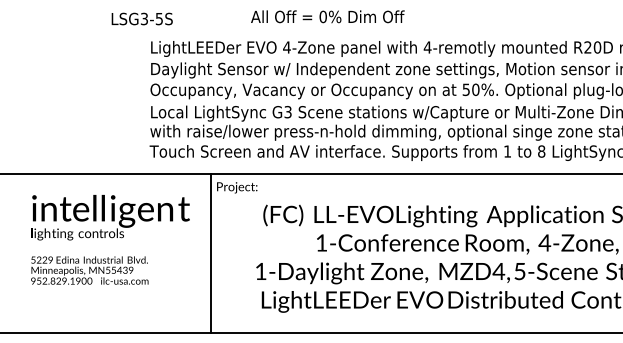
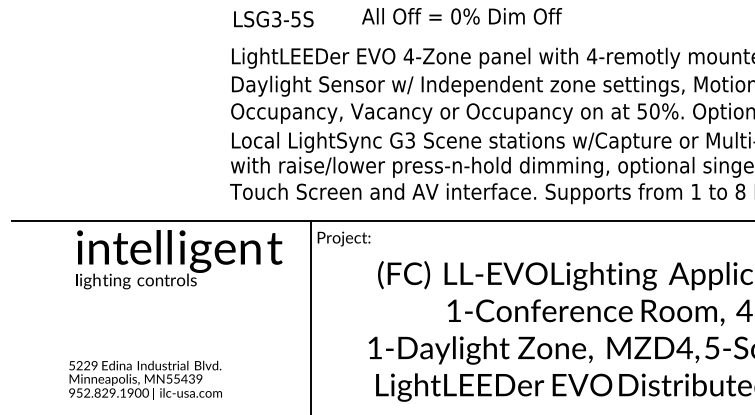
text: (141, 18) -> (272, 18), moved
text: (110, 217) -> (179, 259), moved
text: (89, 270) -> (145, 379), moved

